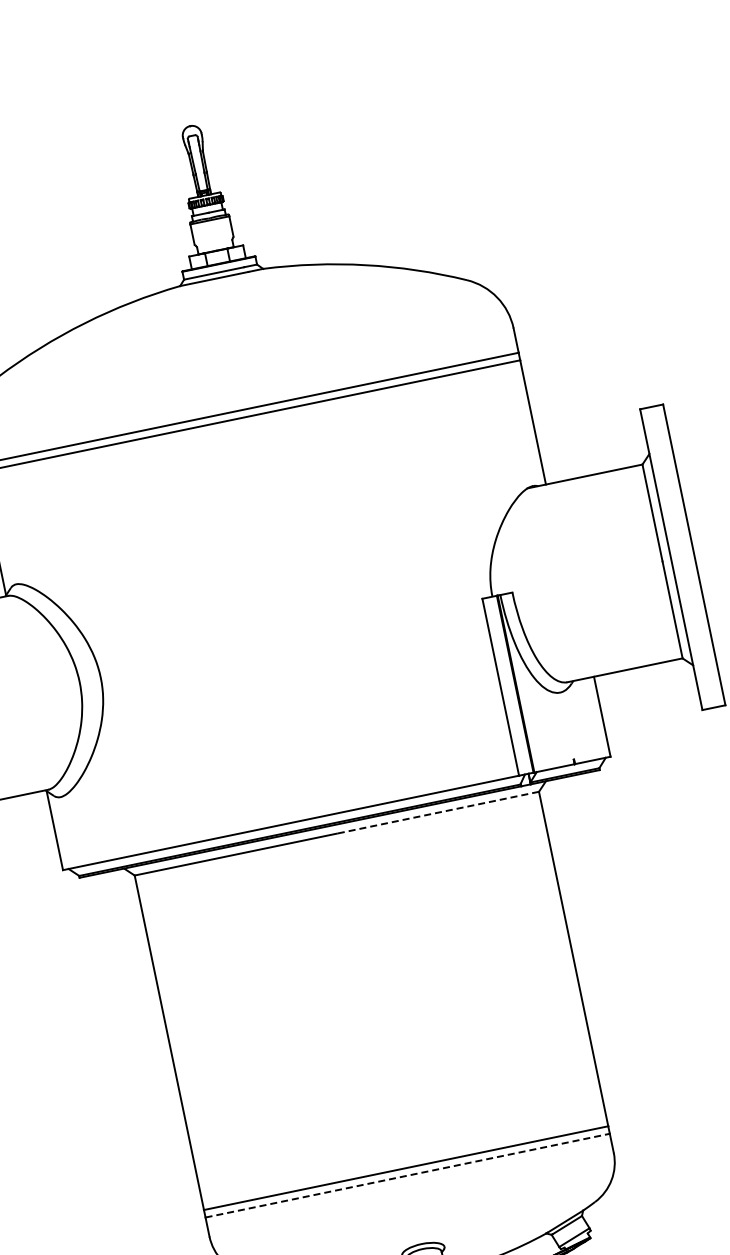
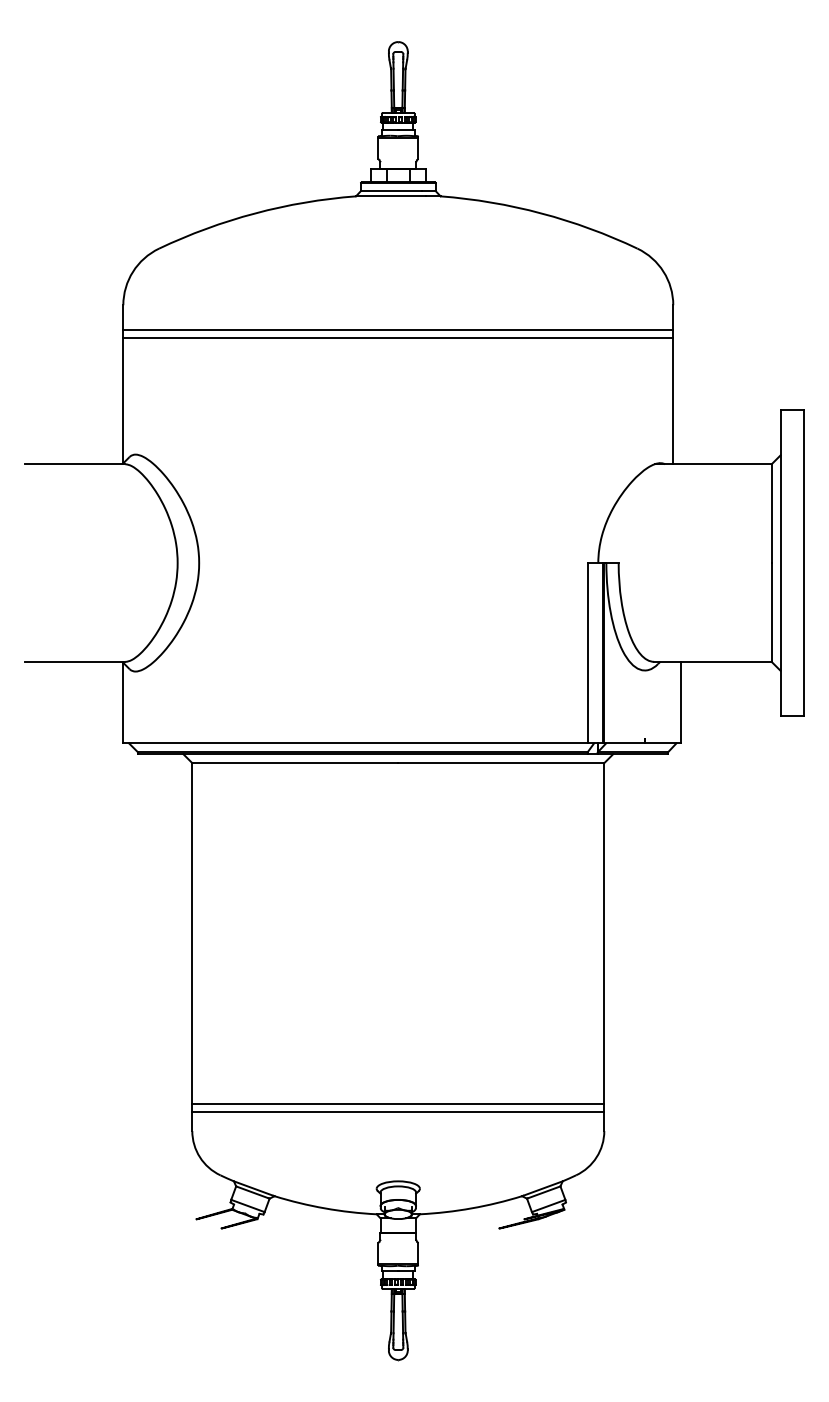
line: (438, 813) -> (501, 763), dashed -> solid
line: (407, 1175) -> (398, 1111), dashed -> solid

